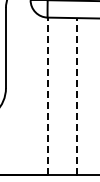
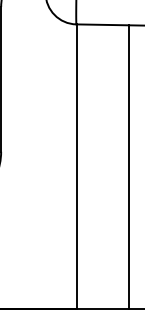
line: (47, 96) -> (76, 166), dashed -> solid
line: (76, 96) -> (128, 166), dashed -> solid

